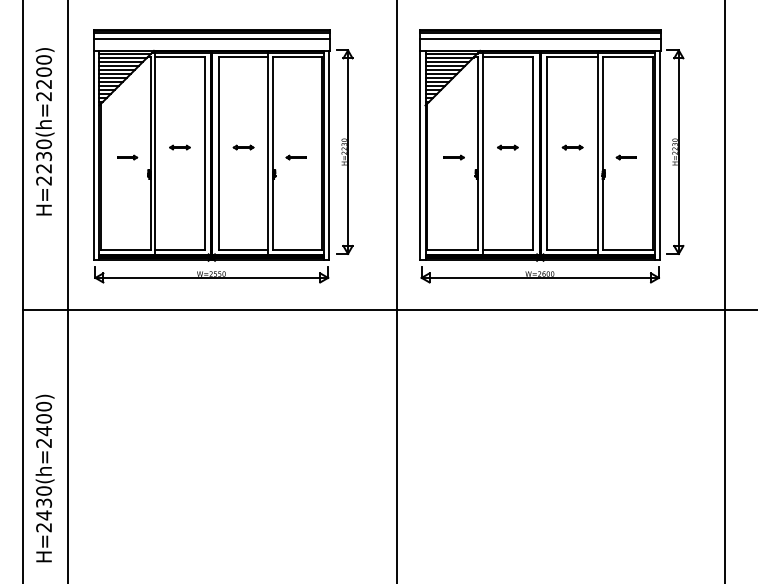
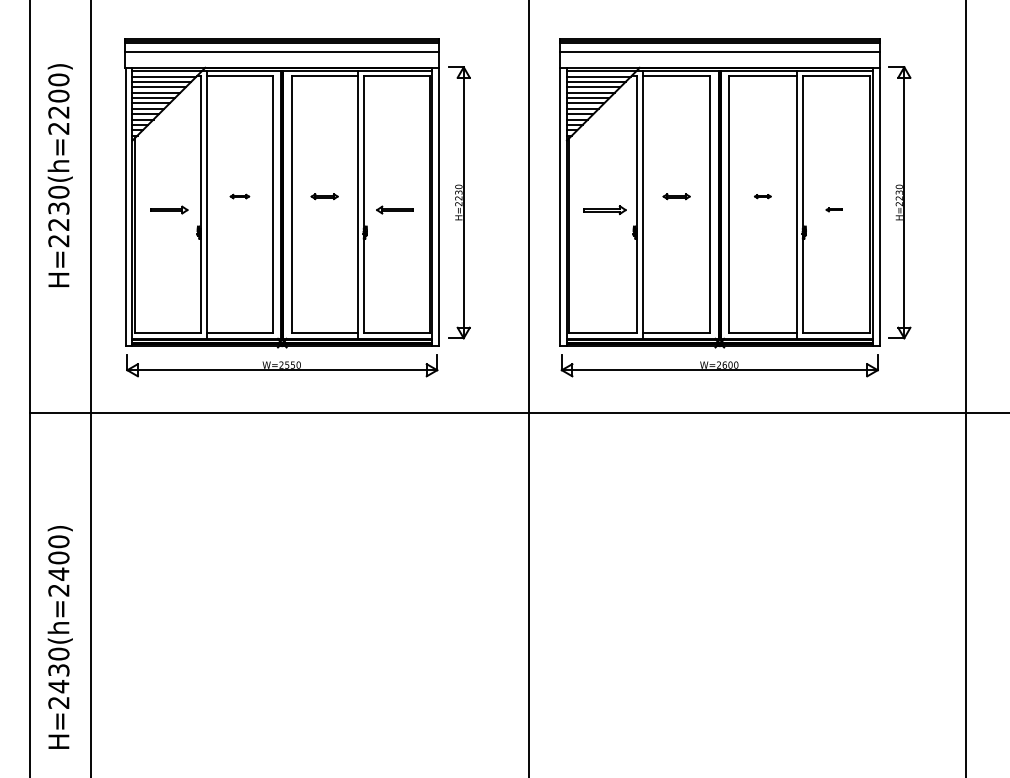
part: (179, 147) -> (239, 196), size x0.7
part: (572, 147) -> (762, 196), size x0.6
part: (127, 157) -> (170, 209), size x1.4
part: (295, 157) -> (393, 209), size x1.4
part: (453, 157) -> (604, 209), size x1.6
part: (625, 157) -> (833, 209), size x0.6

